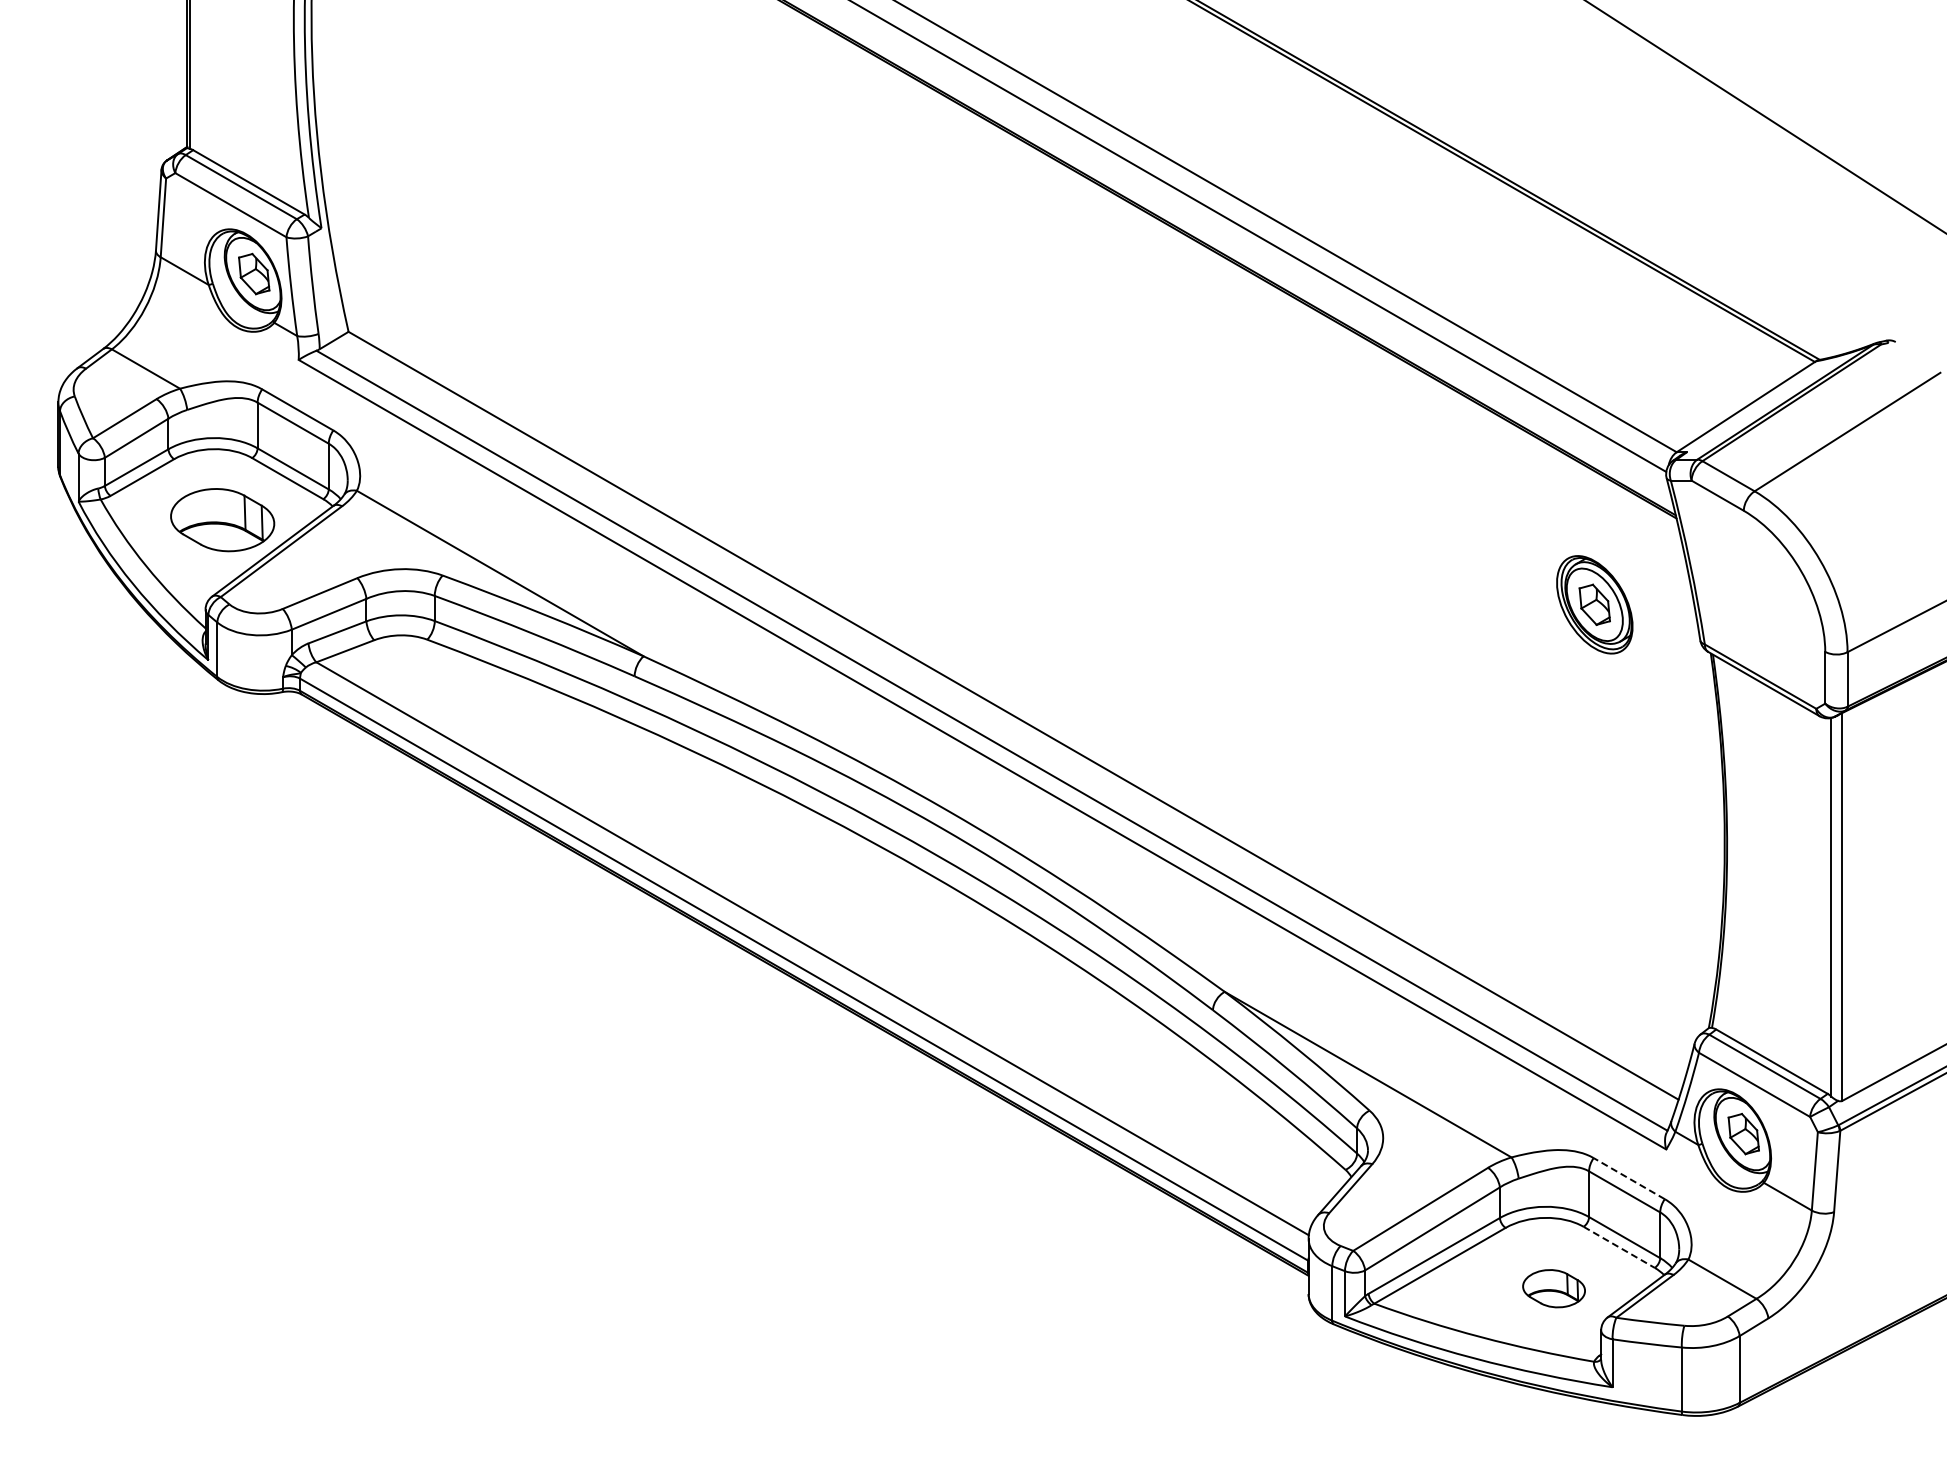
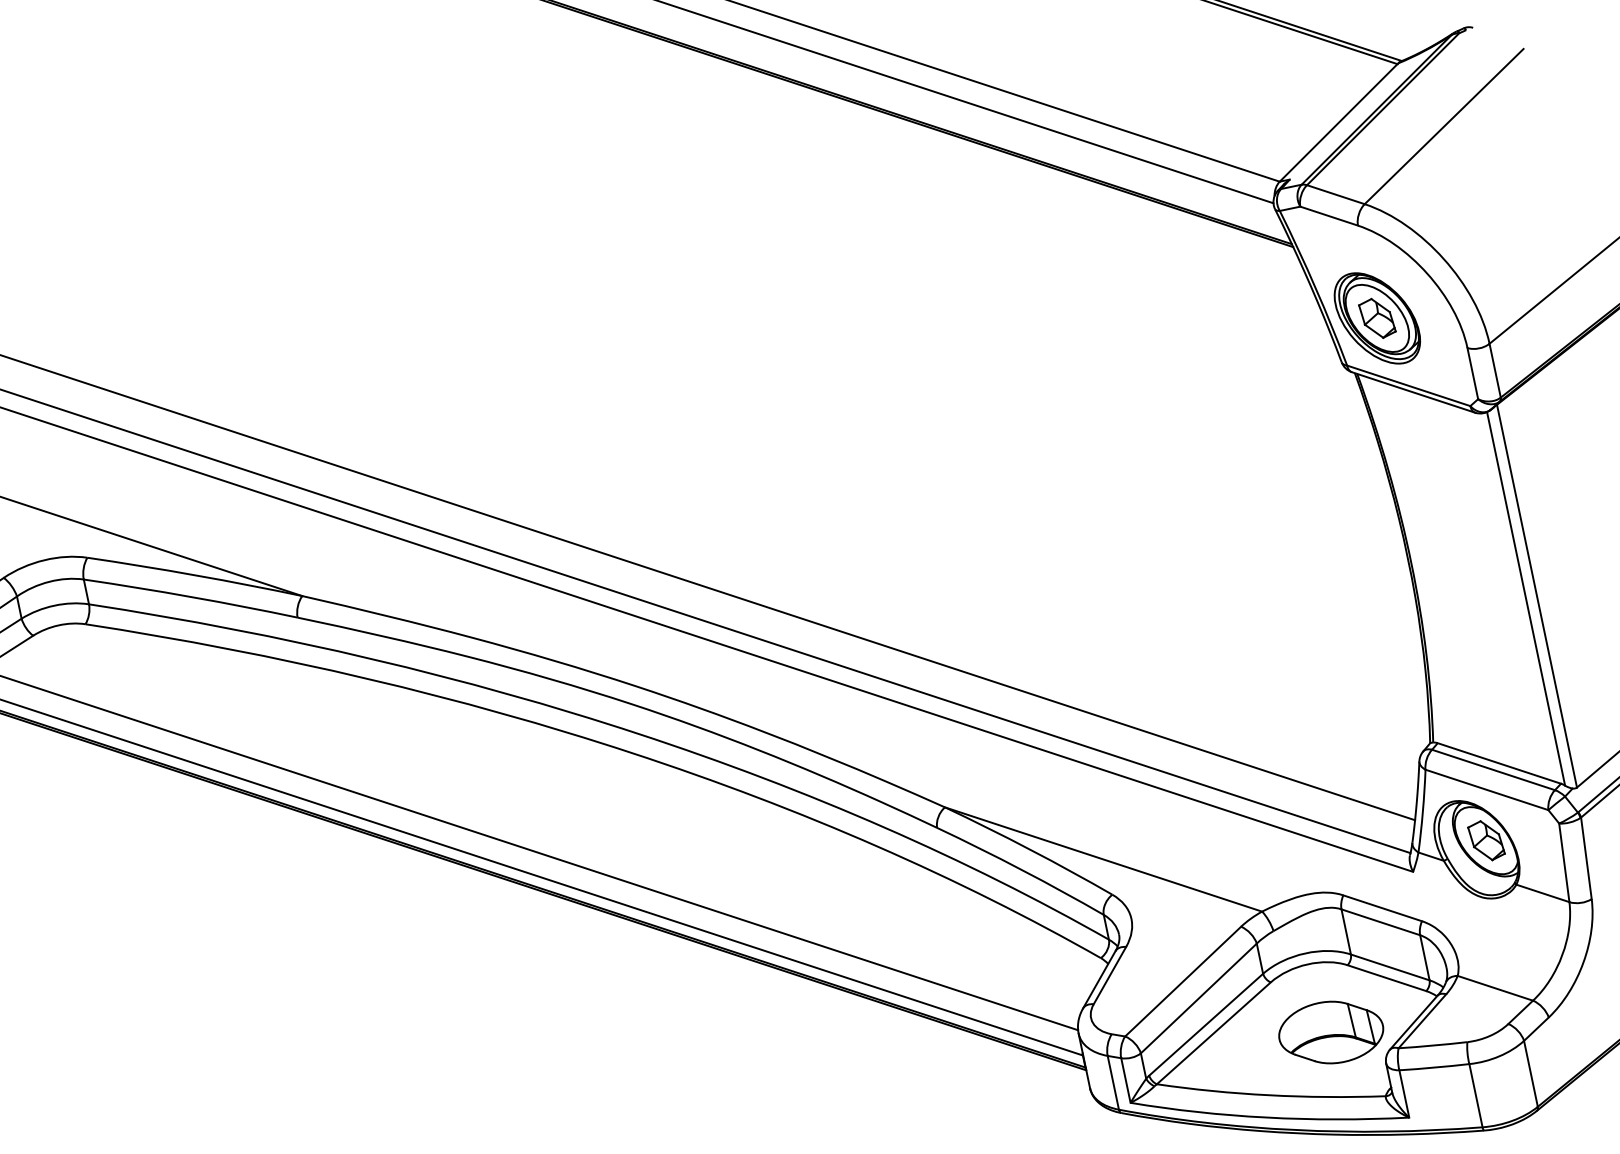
part: (1594, 604) -> (1377, 318), moved
line: (1628, 1178) -> (1381, 908), dashed -> solid
line: (1619, 1247) -> (1387, 978), dashed -> solid
part: (1553, 1288) -> (1330, 1032), size x1.67

